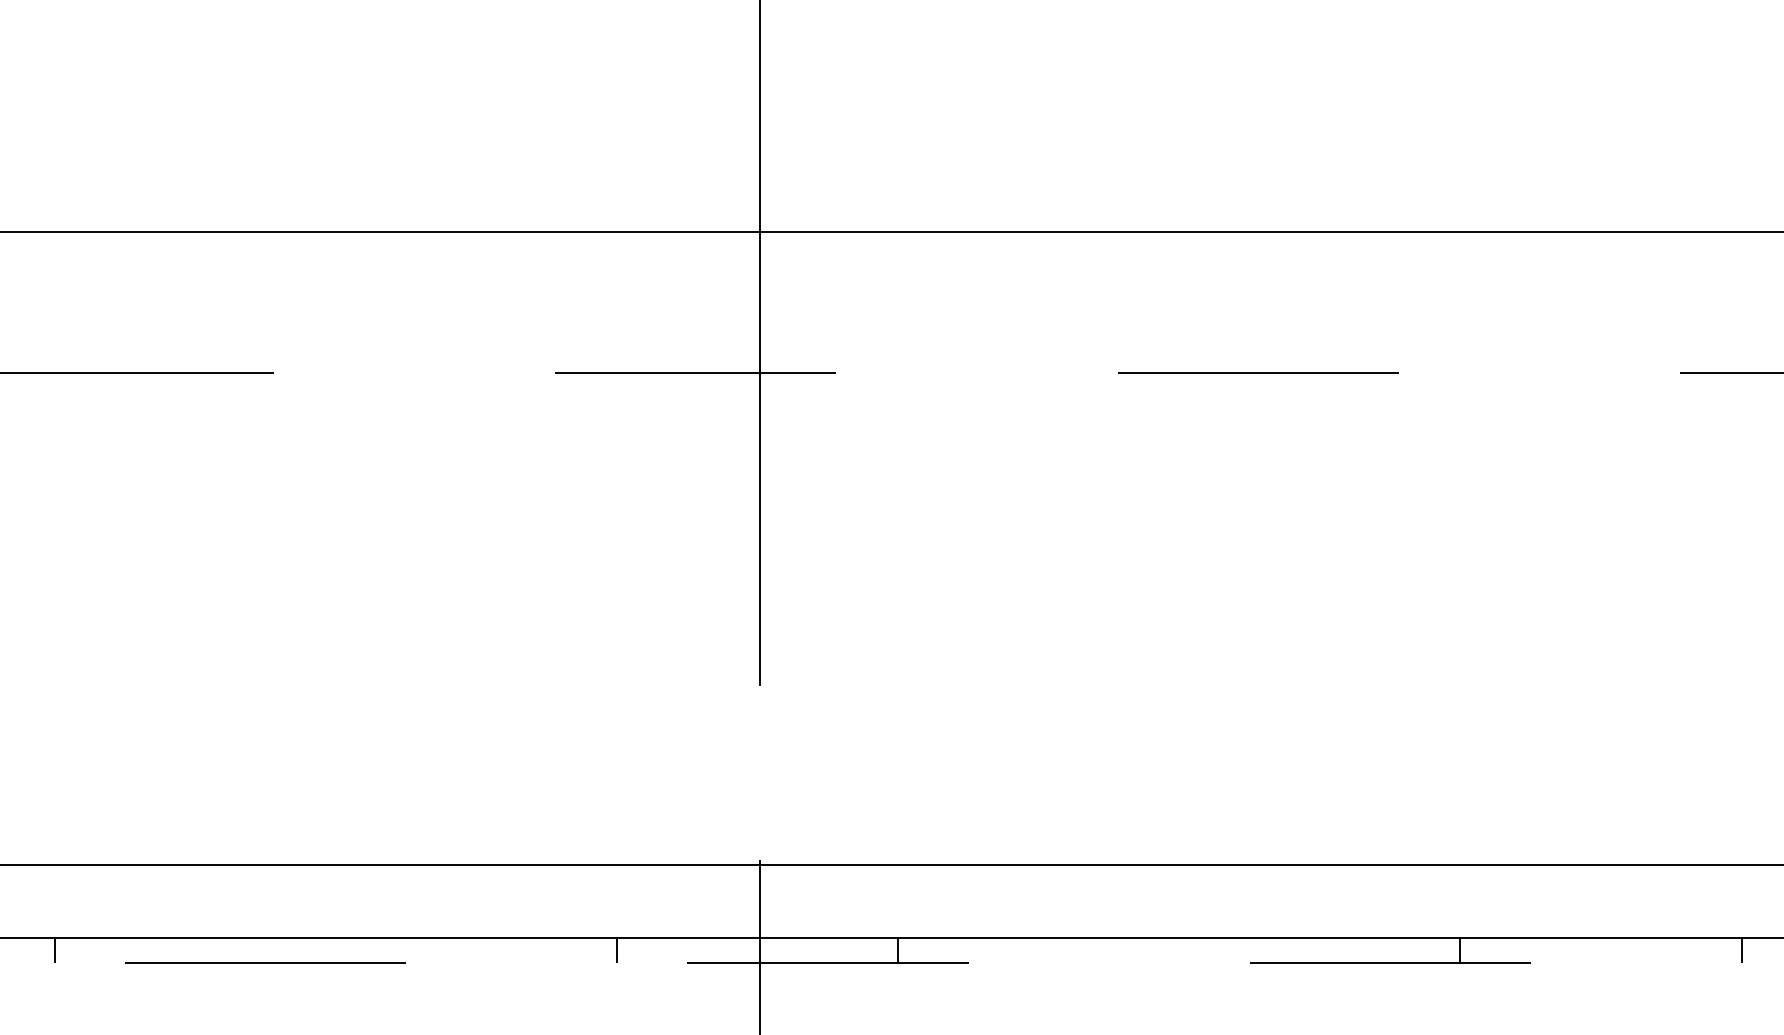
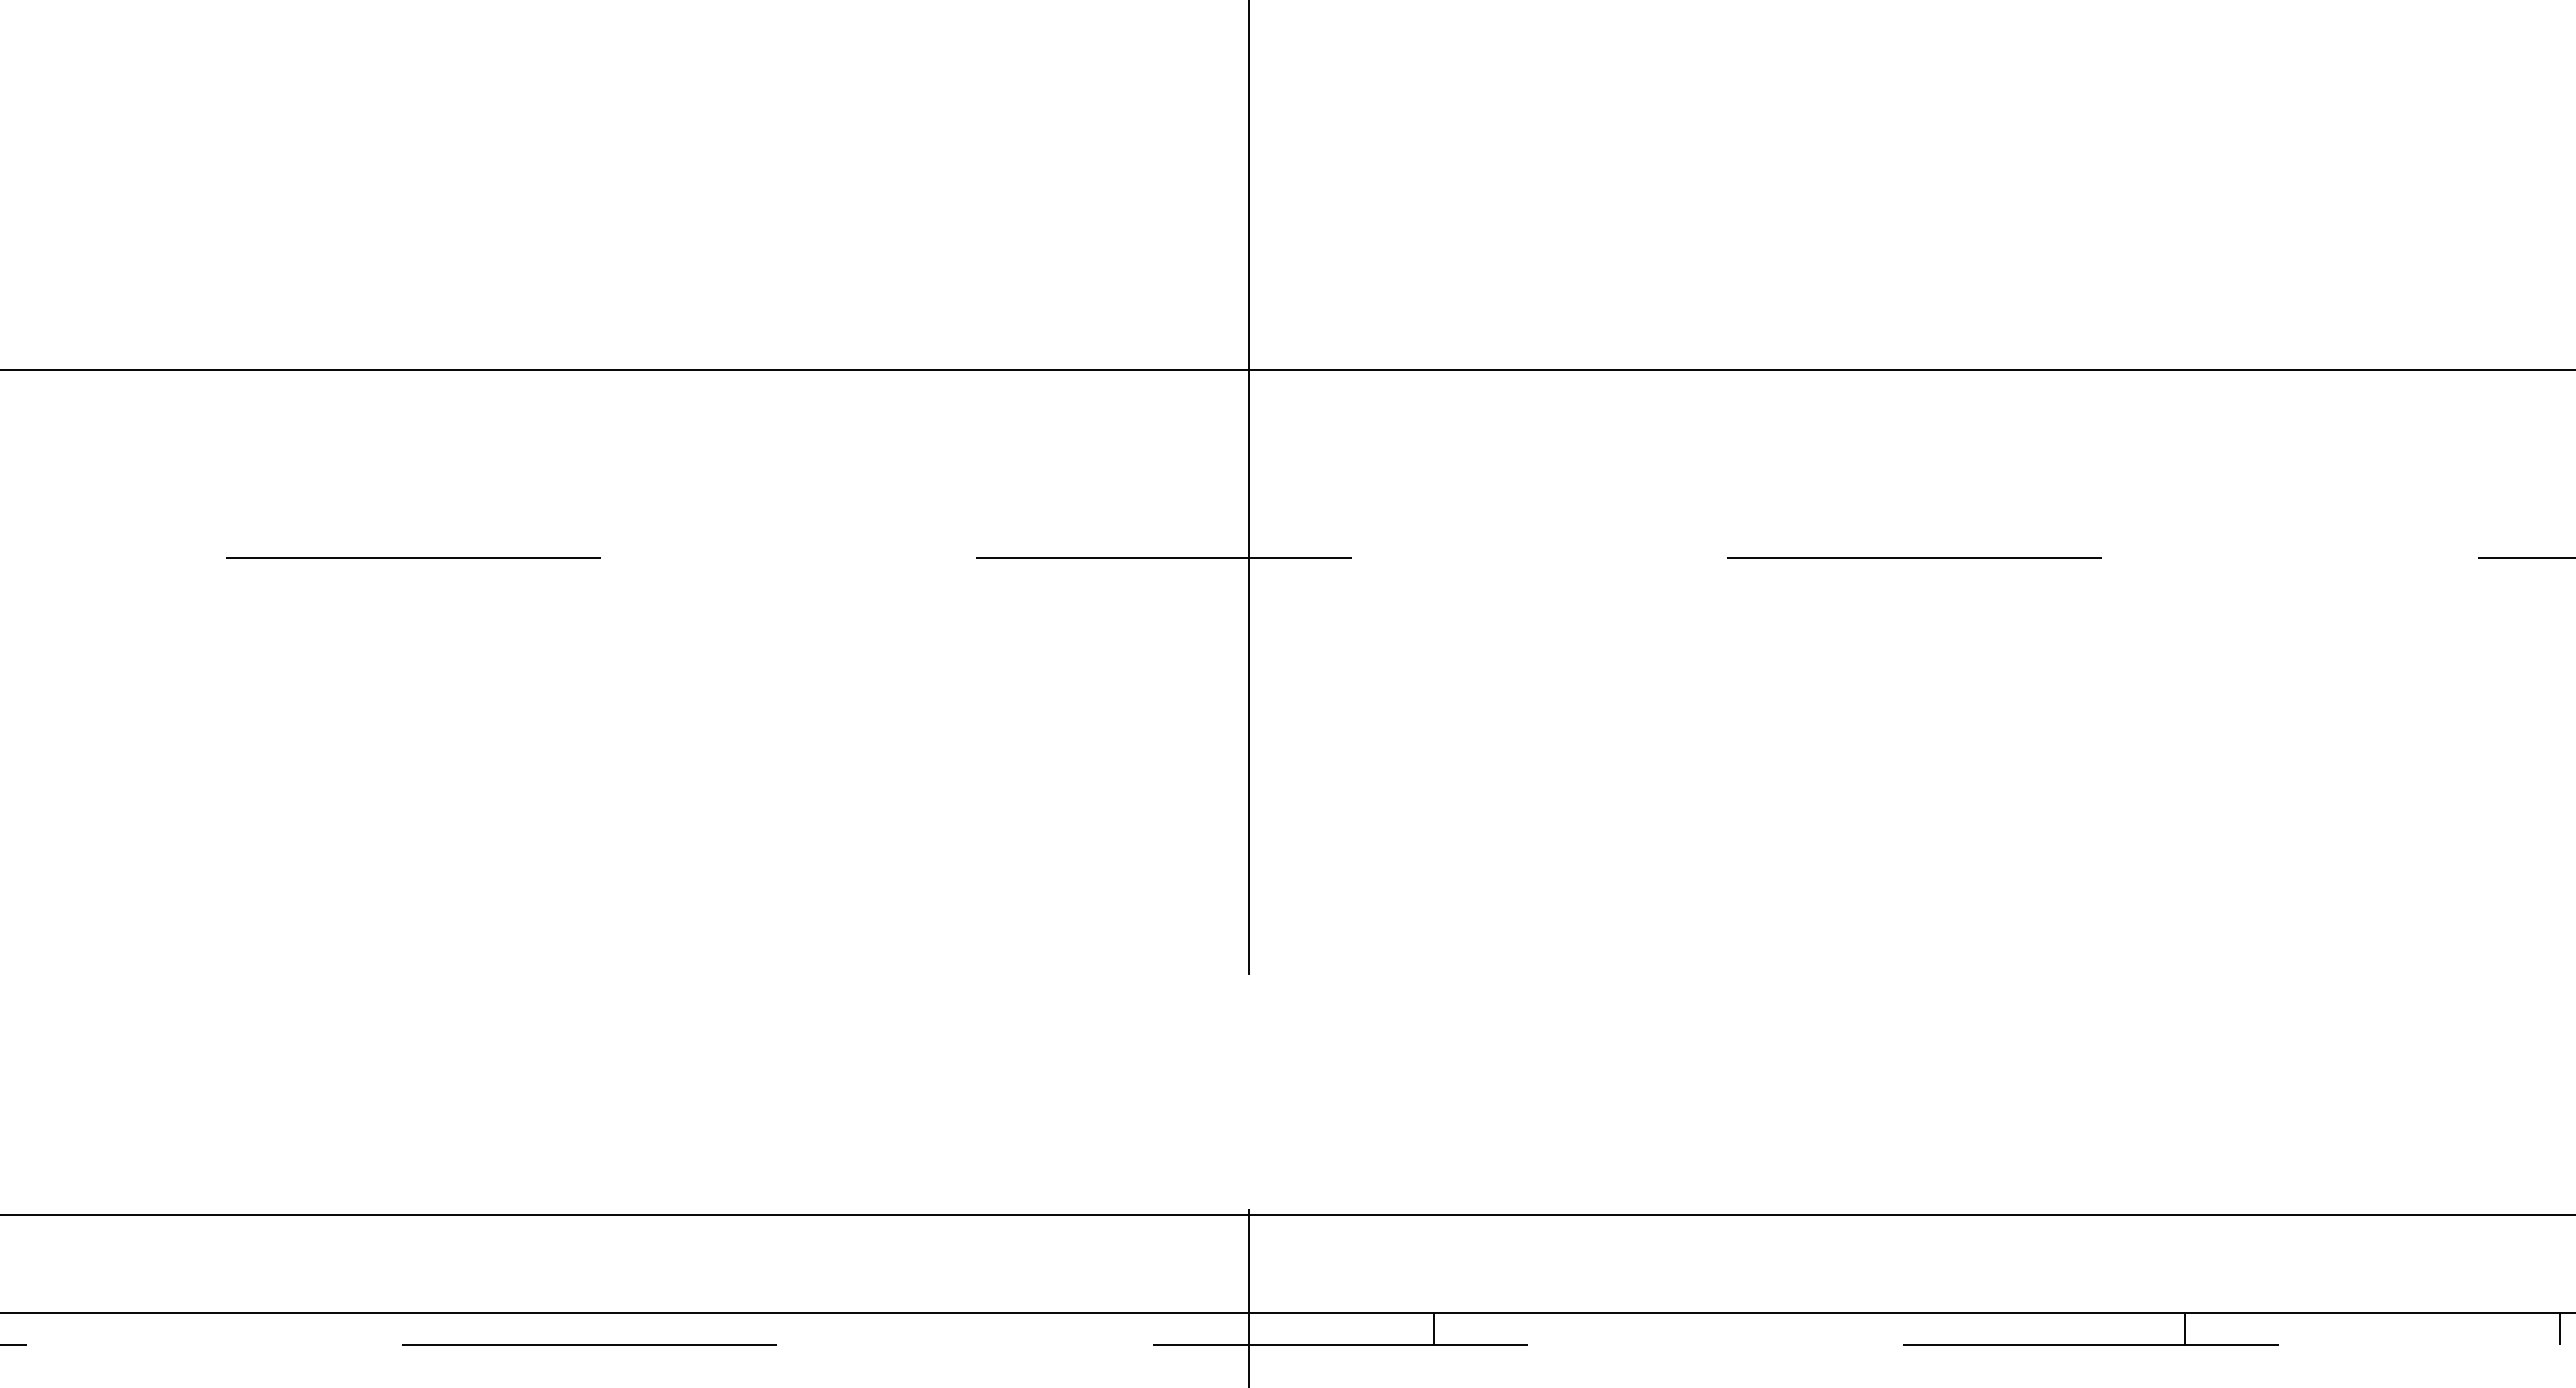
line: (55, 949) -> (308, 1328), removed
line: (616, 949) -> (1058, 1328), removed

